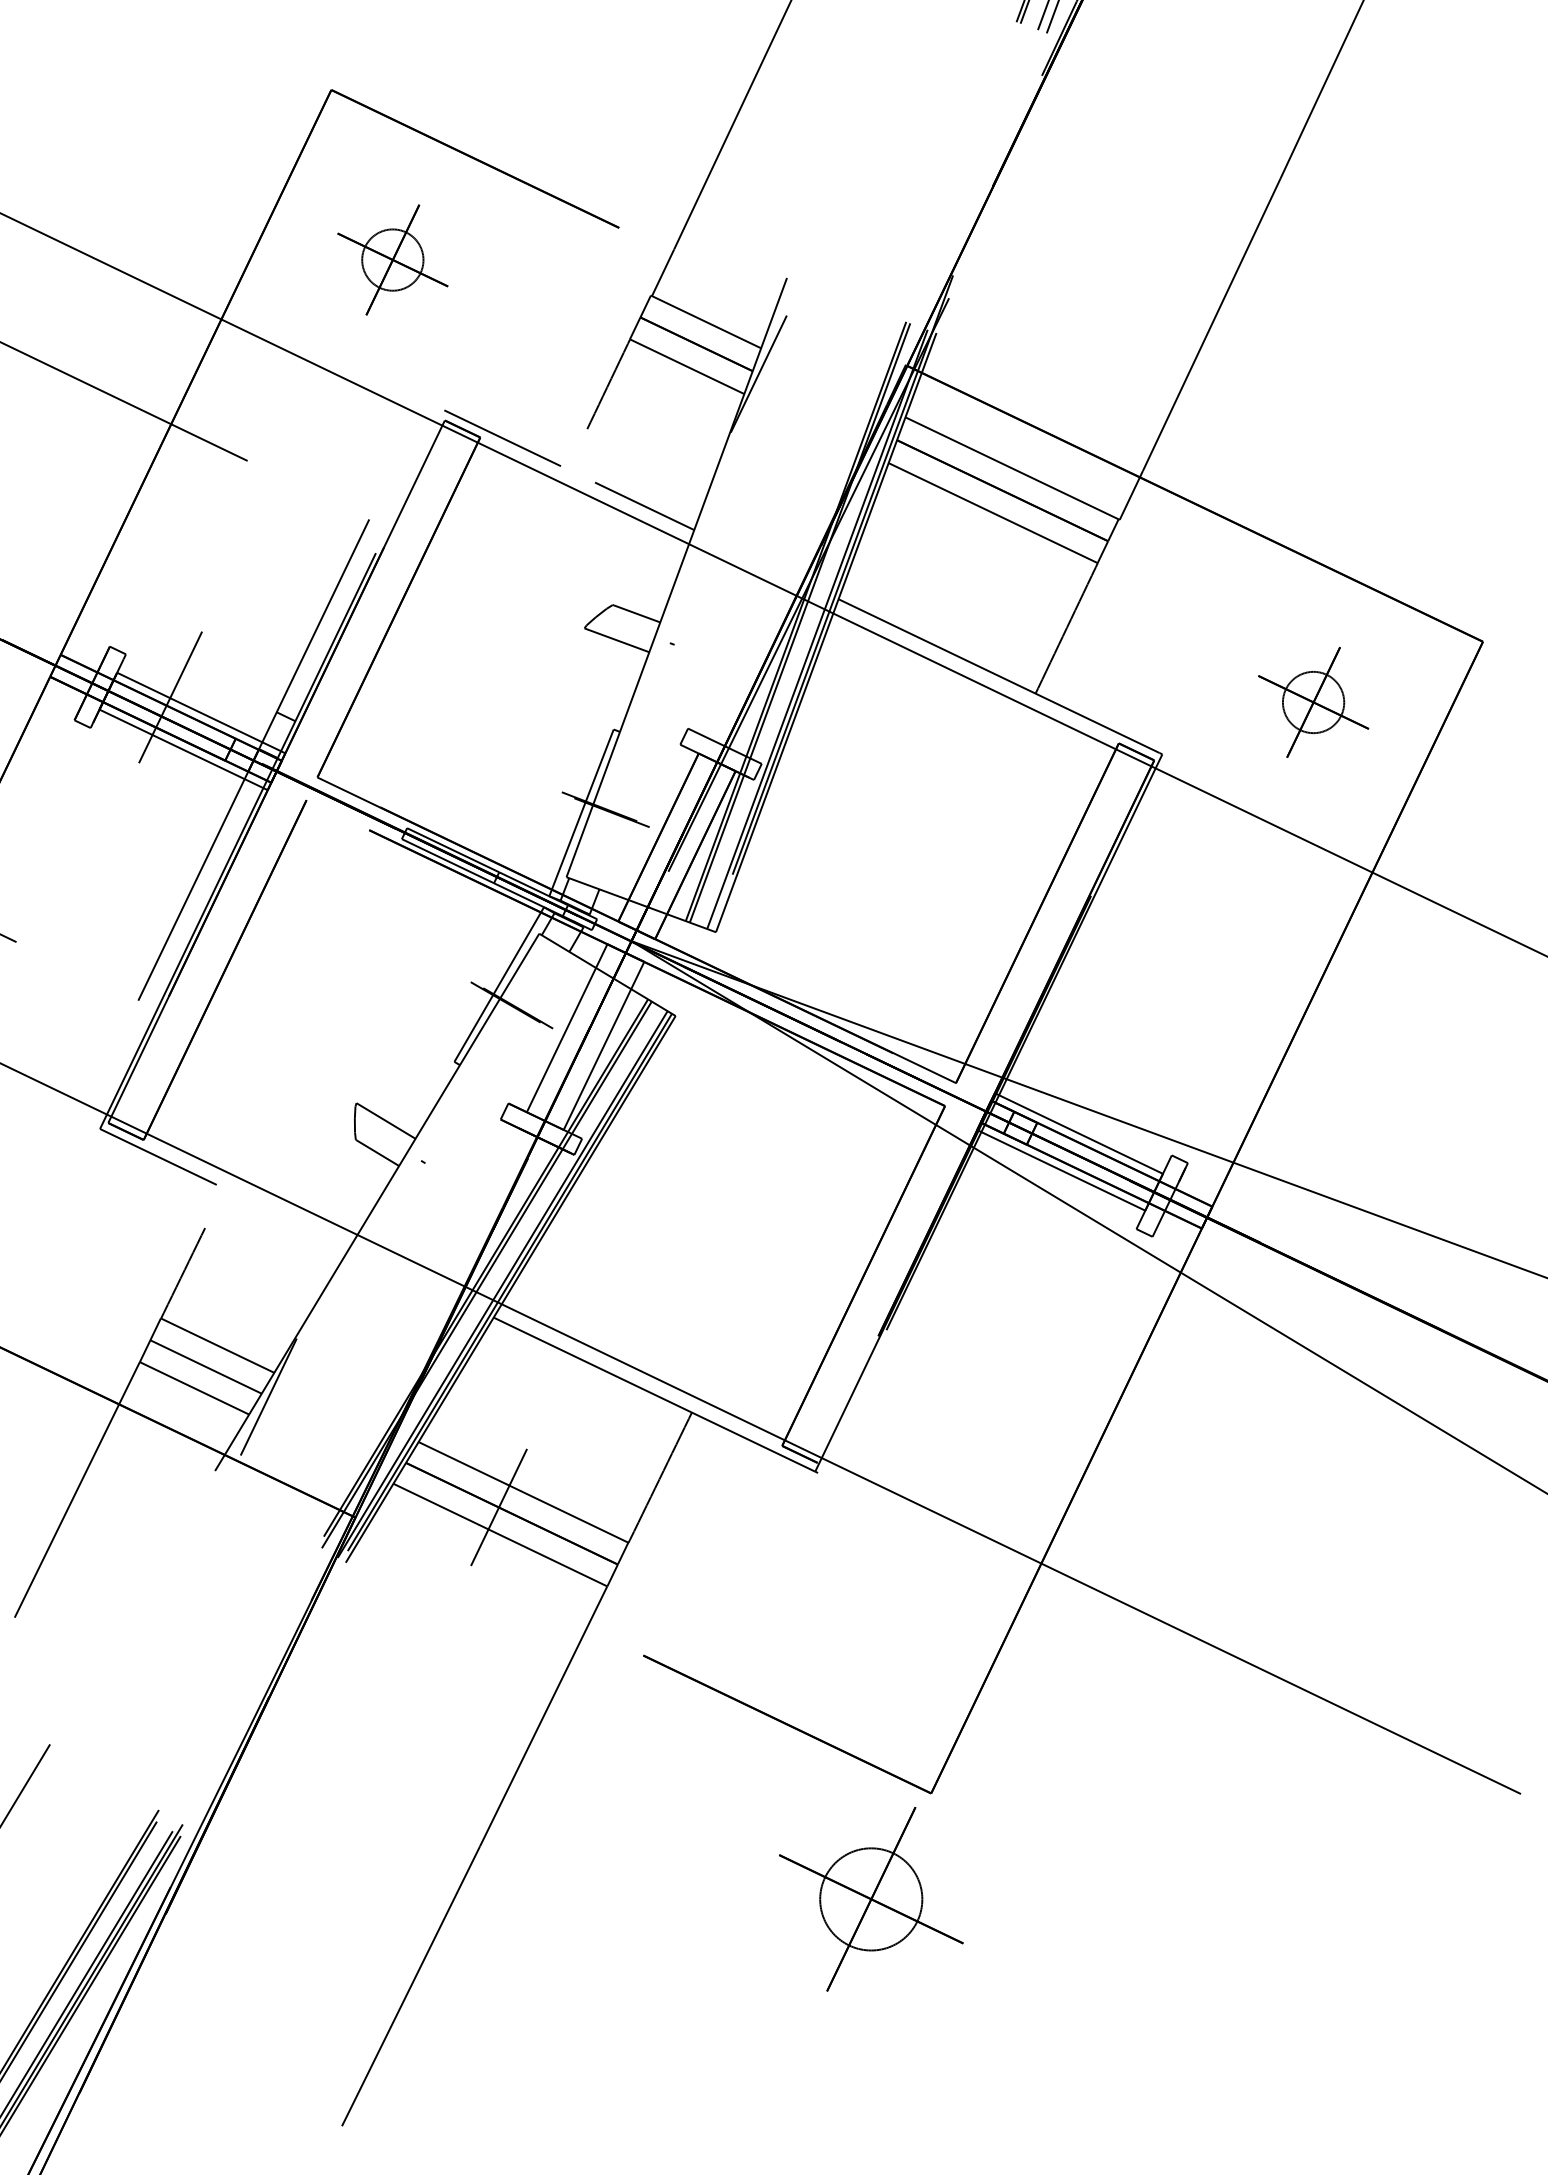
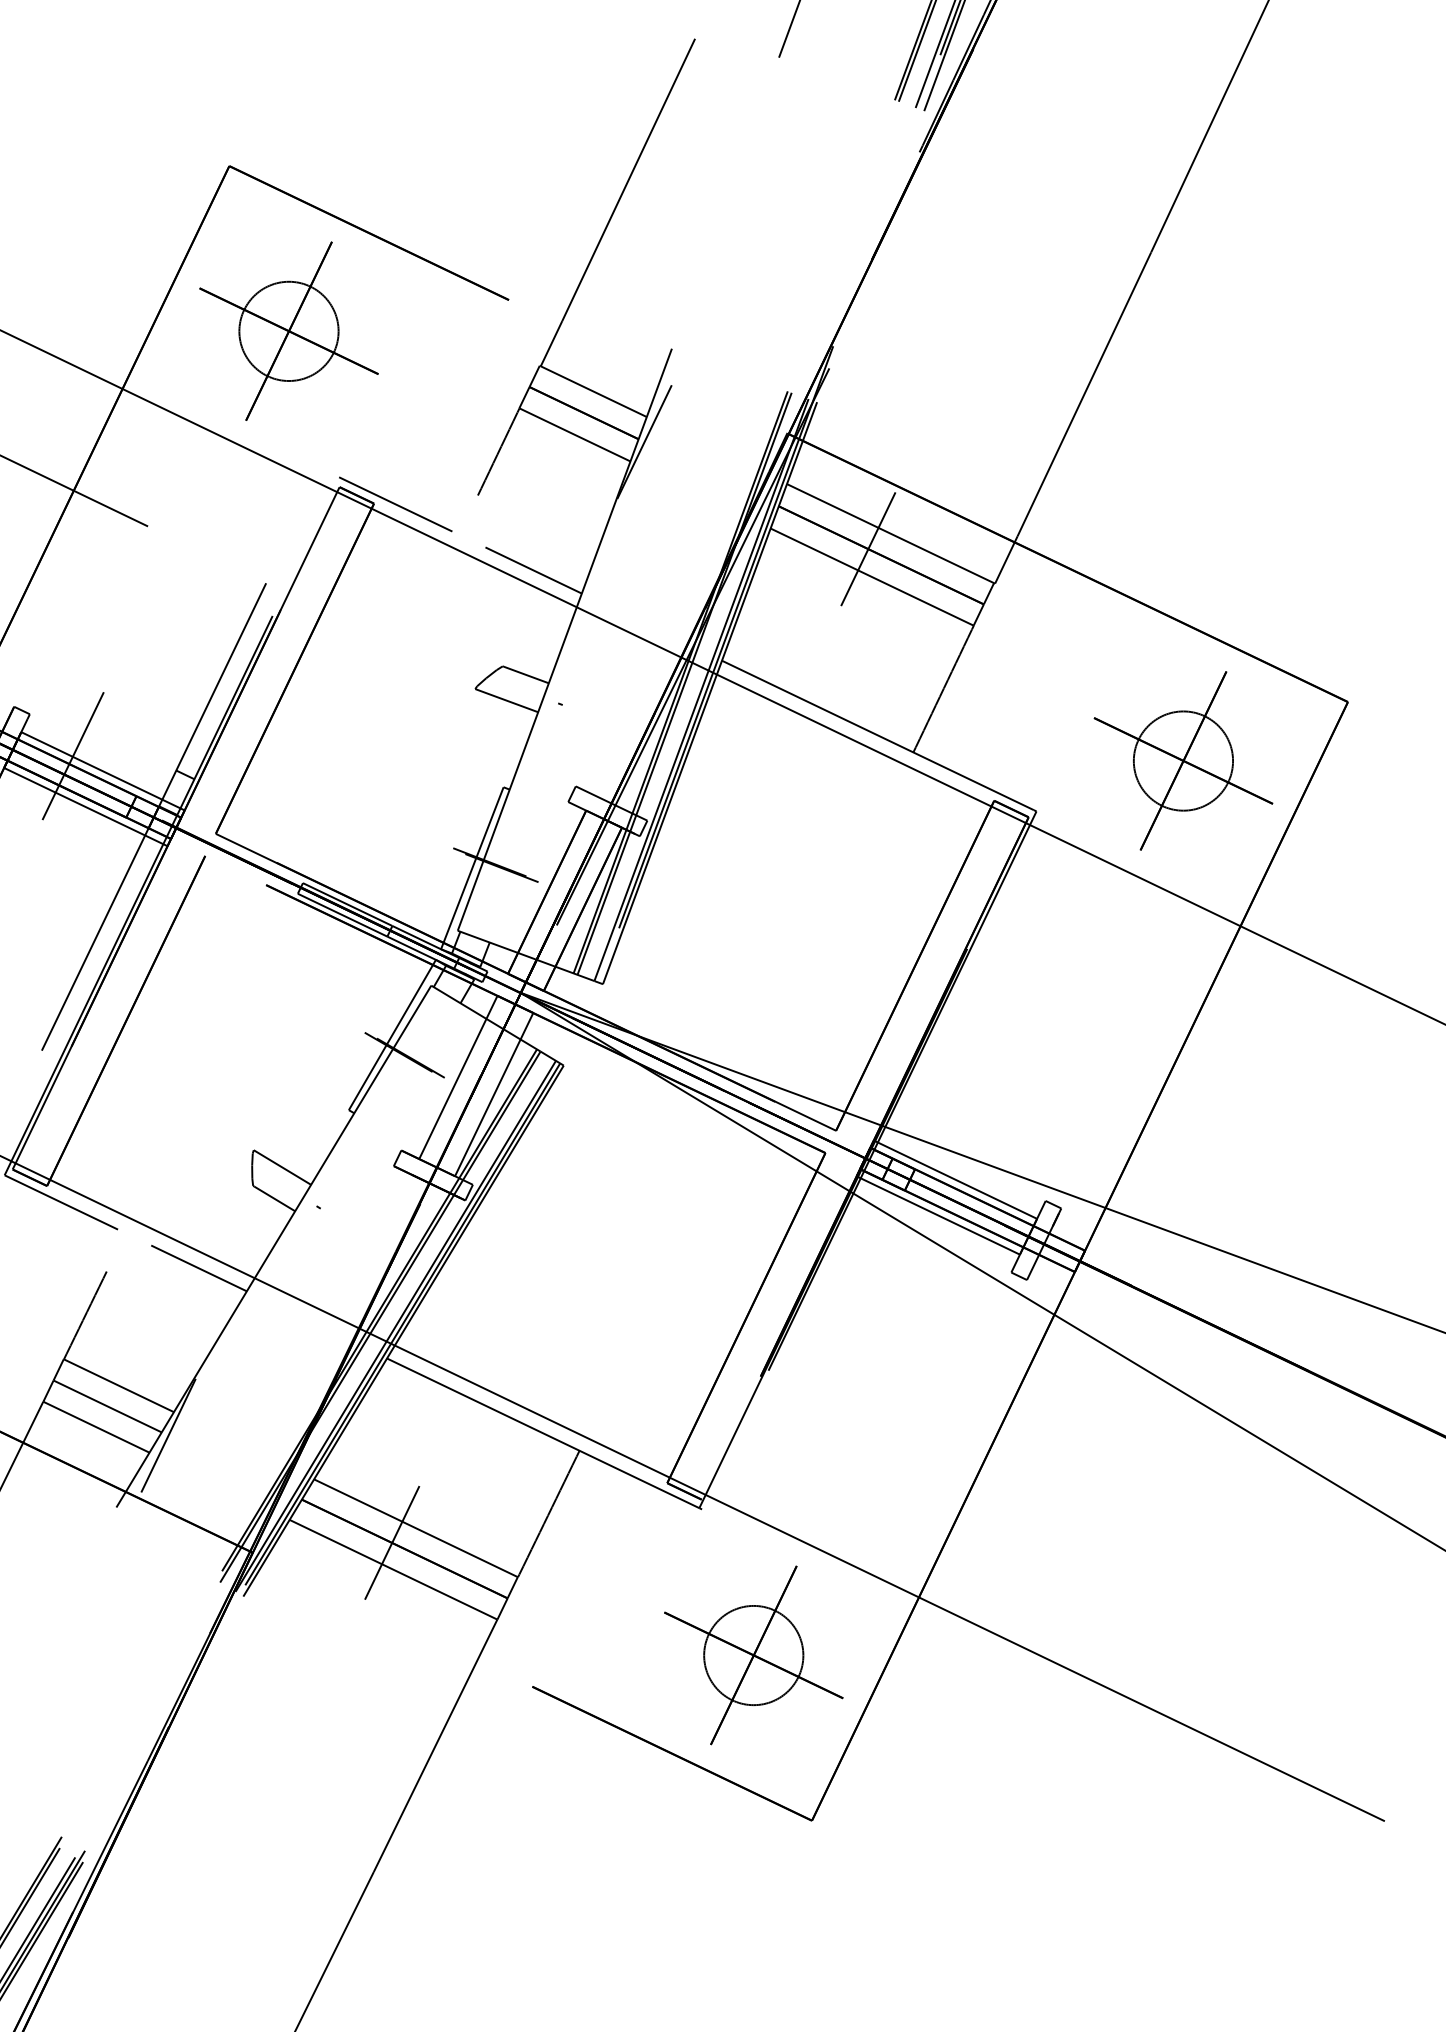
part: (392, 259) -> (288, 330), size x1.67
line: (989, 483) -> (868, 548), added
part: (1313, 702) -> (1183, 761), size x1.67
line: (299, 1224) -> (198, 1268), added
part: (871, 1899) -> (753, 1655), moved

